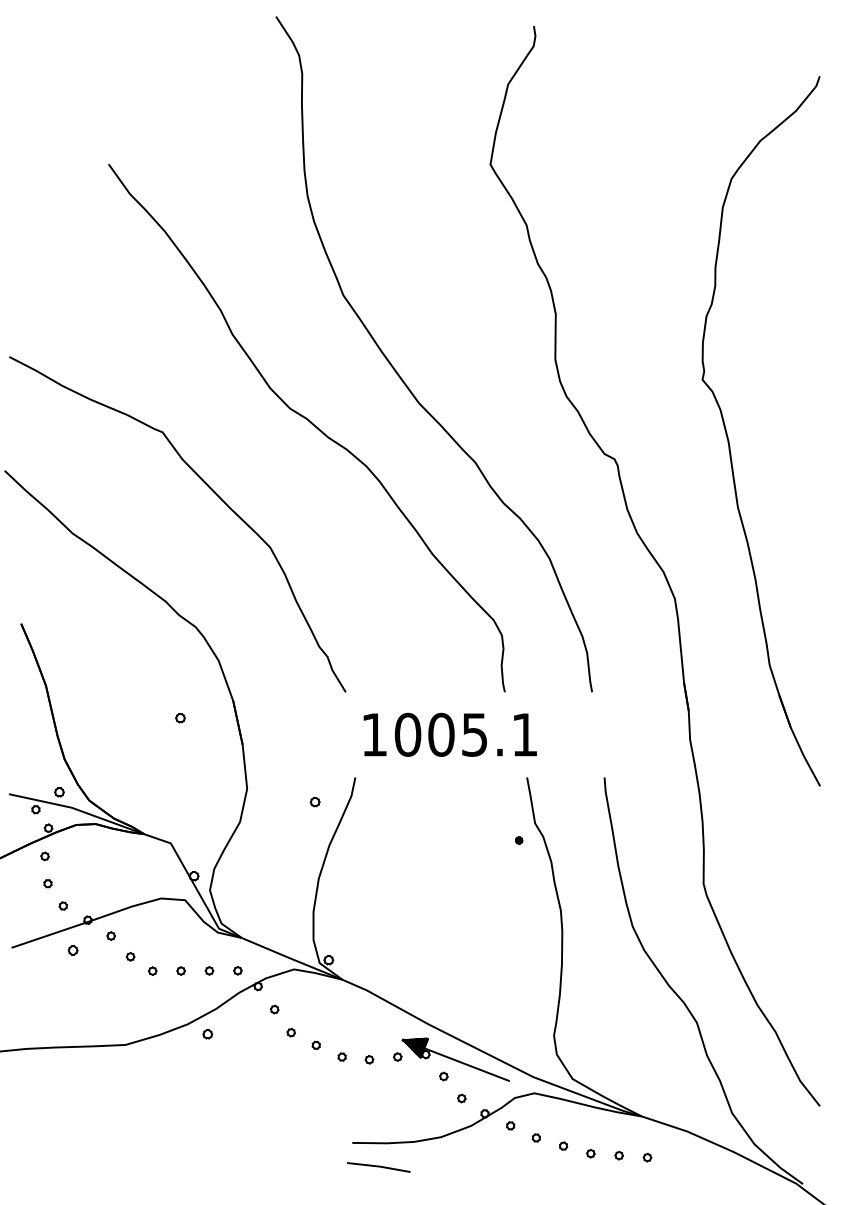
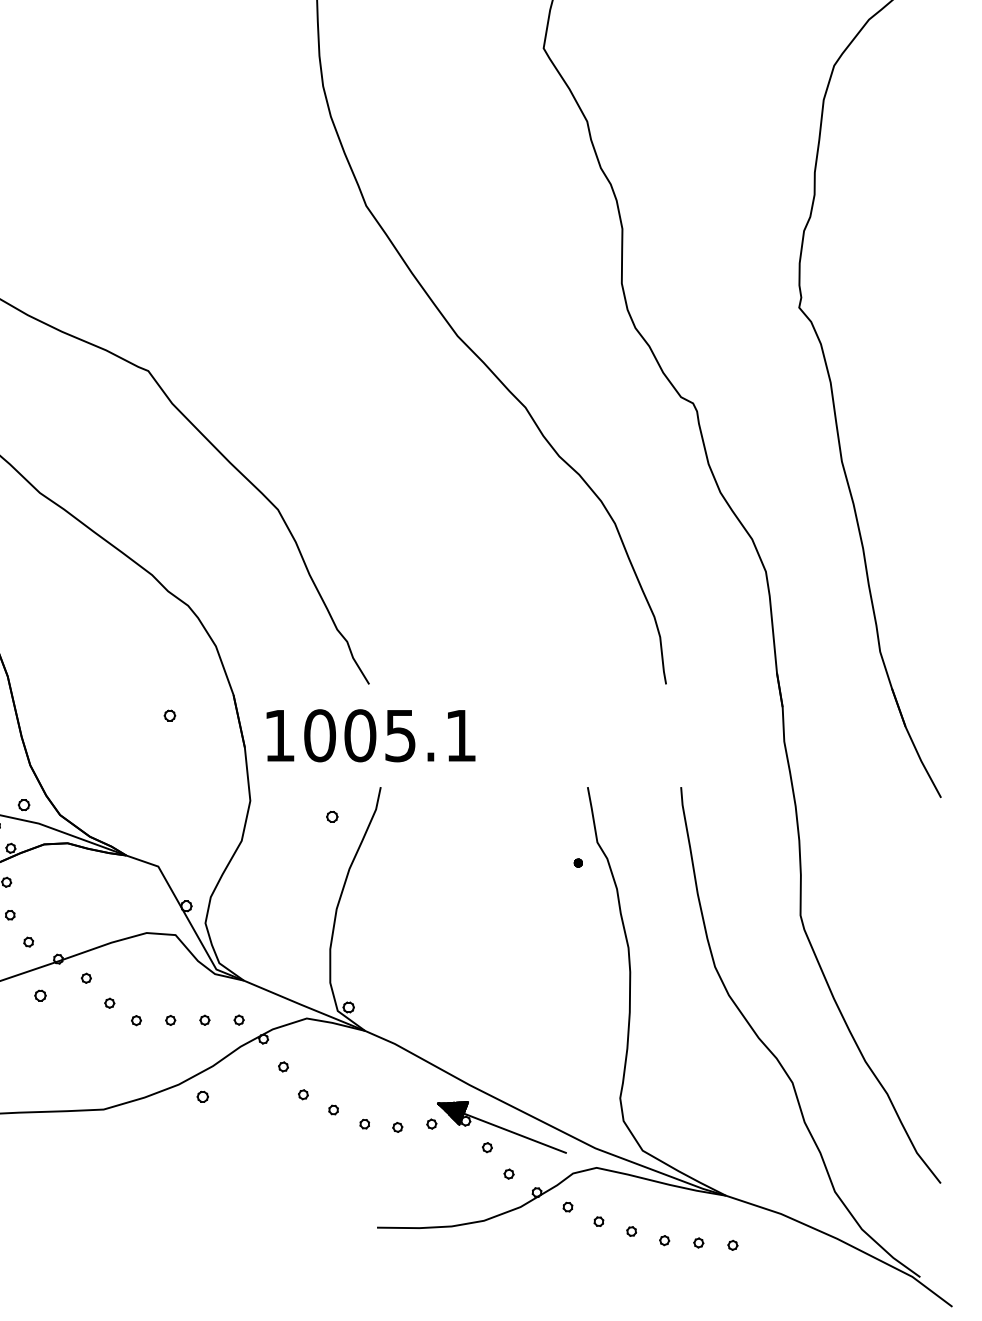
curve: (310, 423) -> (326, 360), removed
text: (449, 734) -> (370, 735), moved
line: (378, 1167) -> (408, 1257), removed

